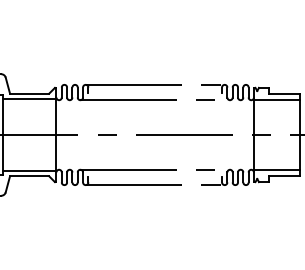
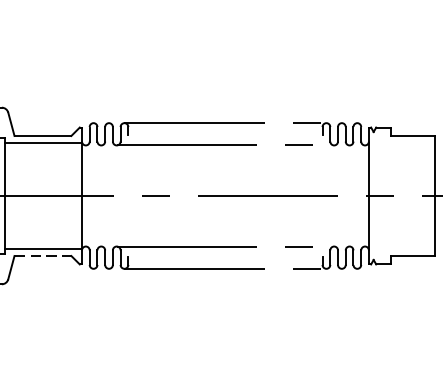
line: (276, 100) -> (401, 145), removed
line: (276, 169) -> (401, 246), removed
line: (29, 176) -> (42, 256), solid -> dashed

